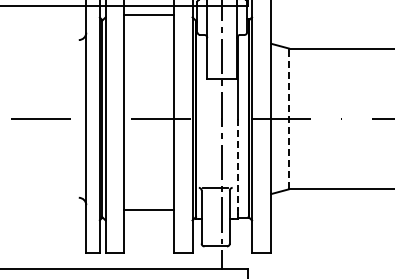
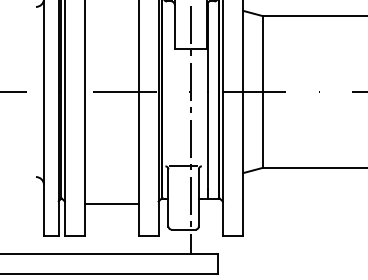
line: (288, 118) -> (262, 91), dashed -> solid
line: (238, 163) -> (208, 140), dashed -> solid
line: (149, 210) -> (112, 203), moved

